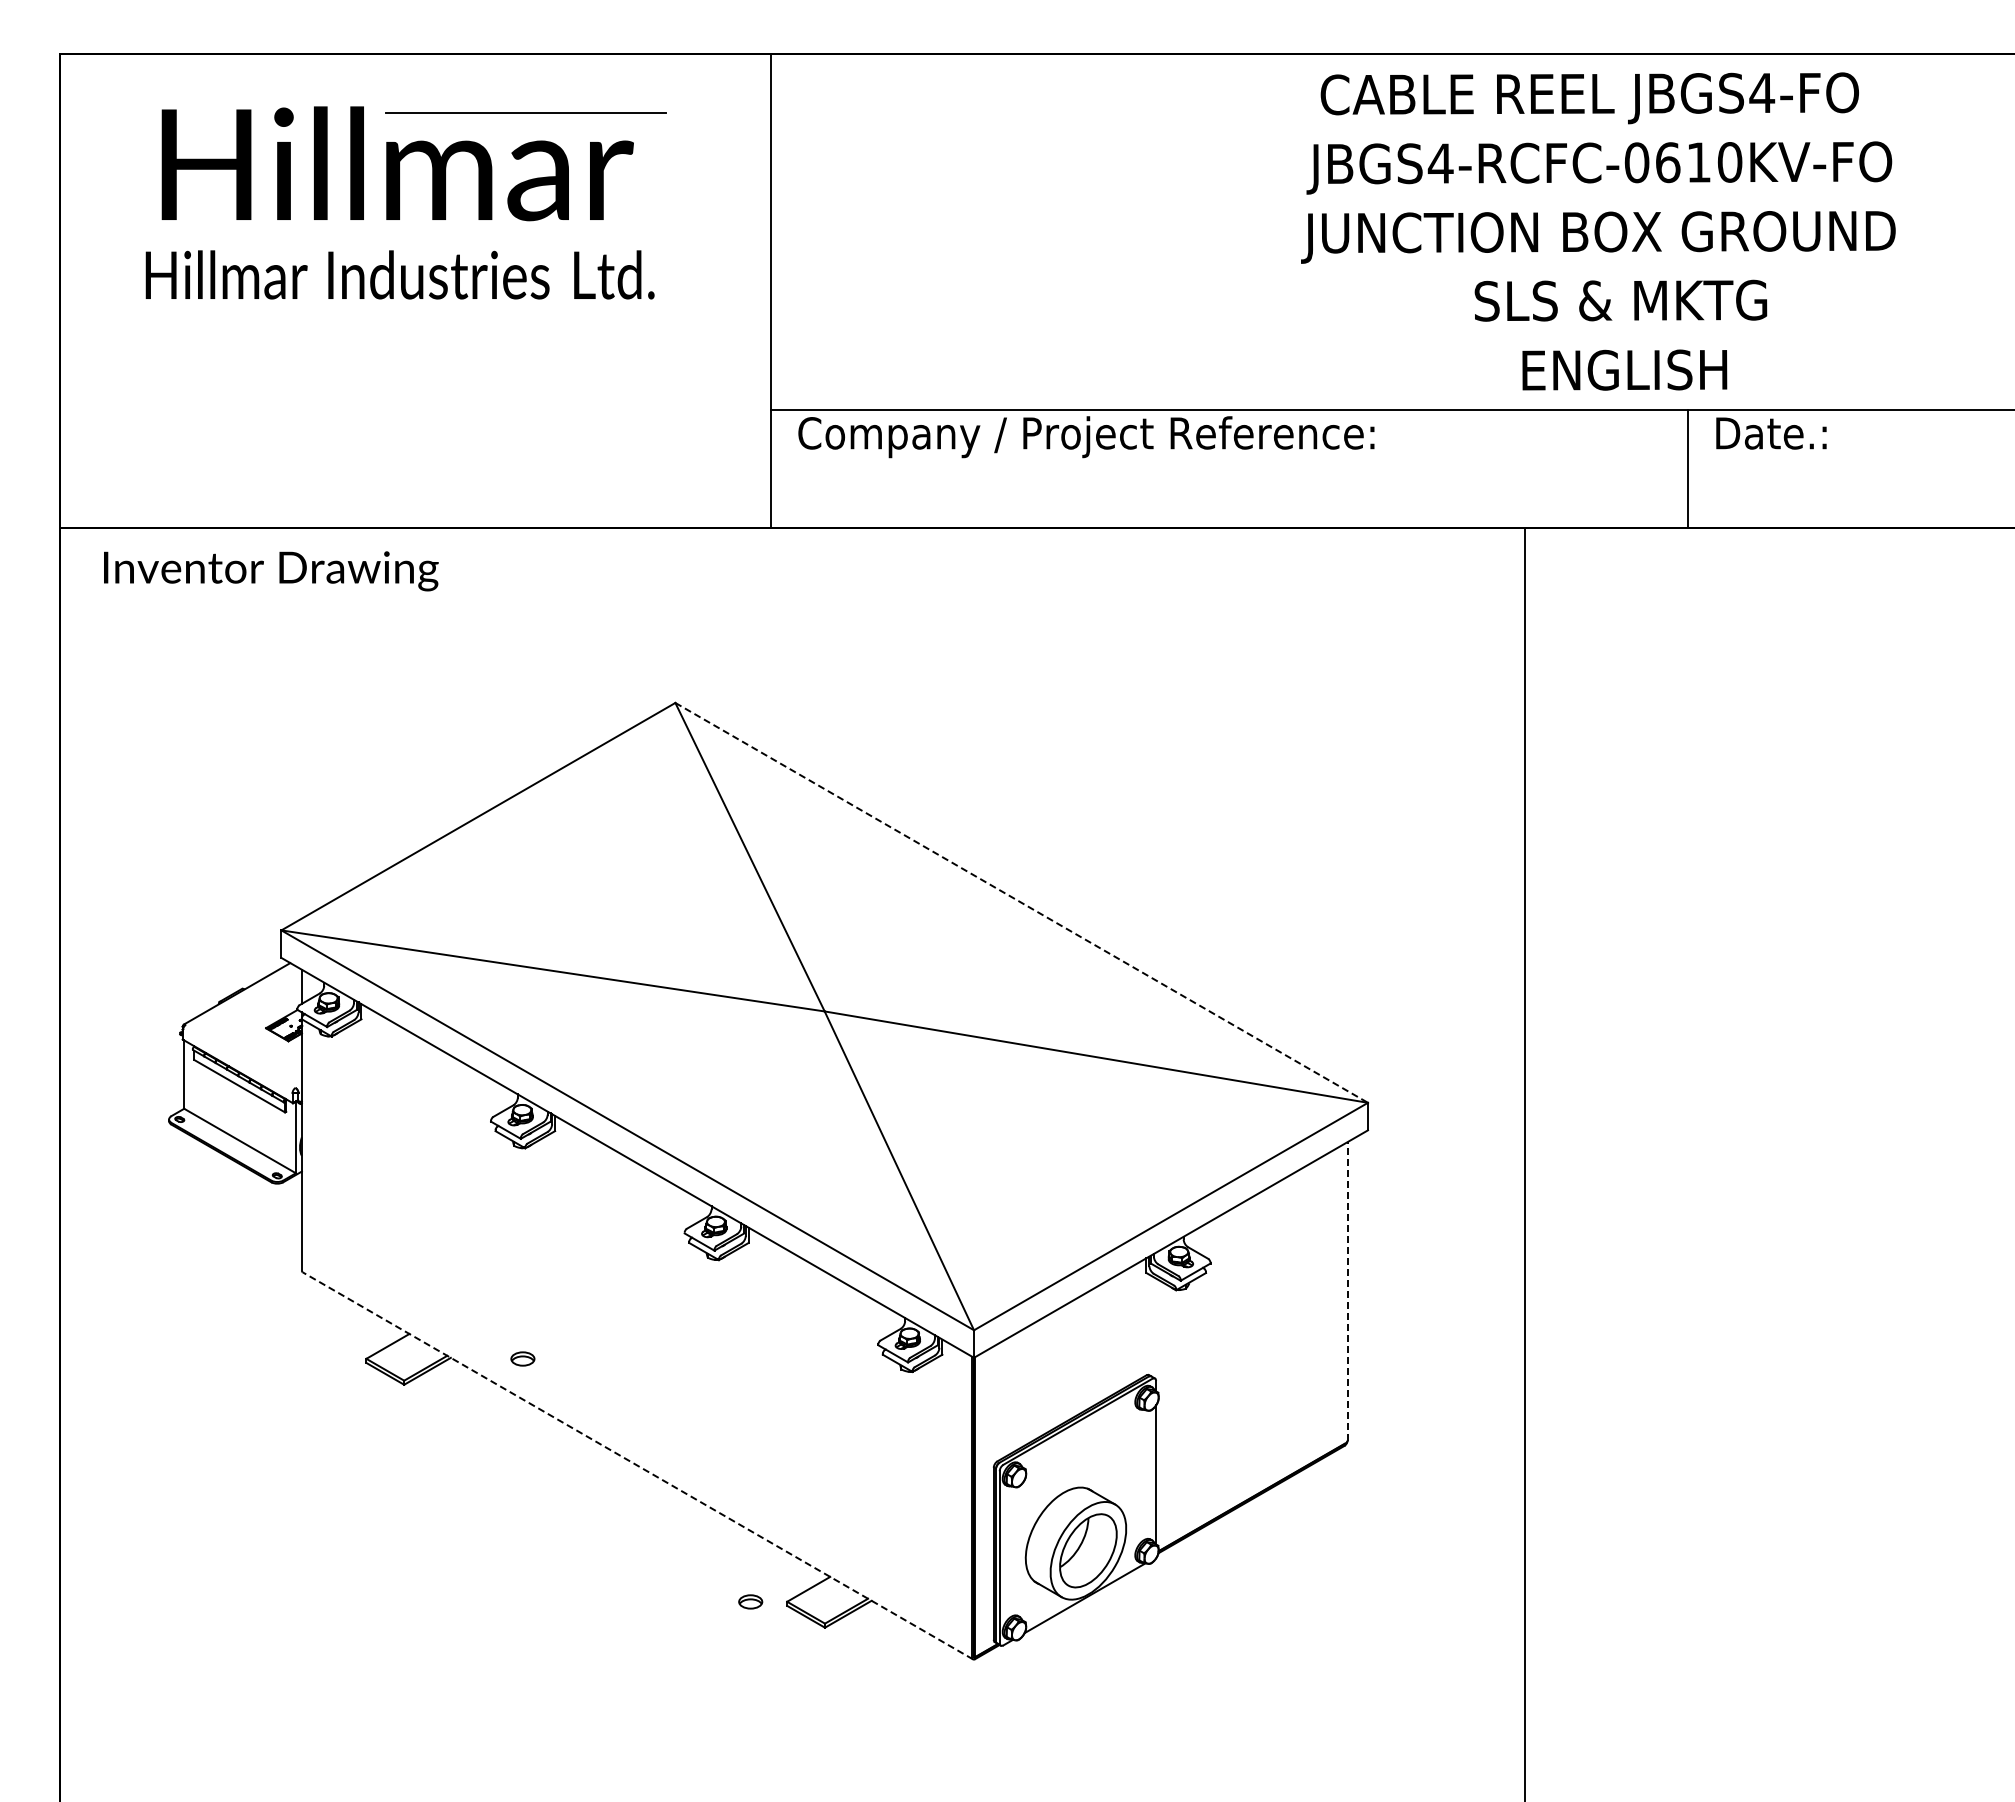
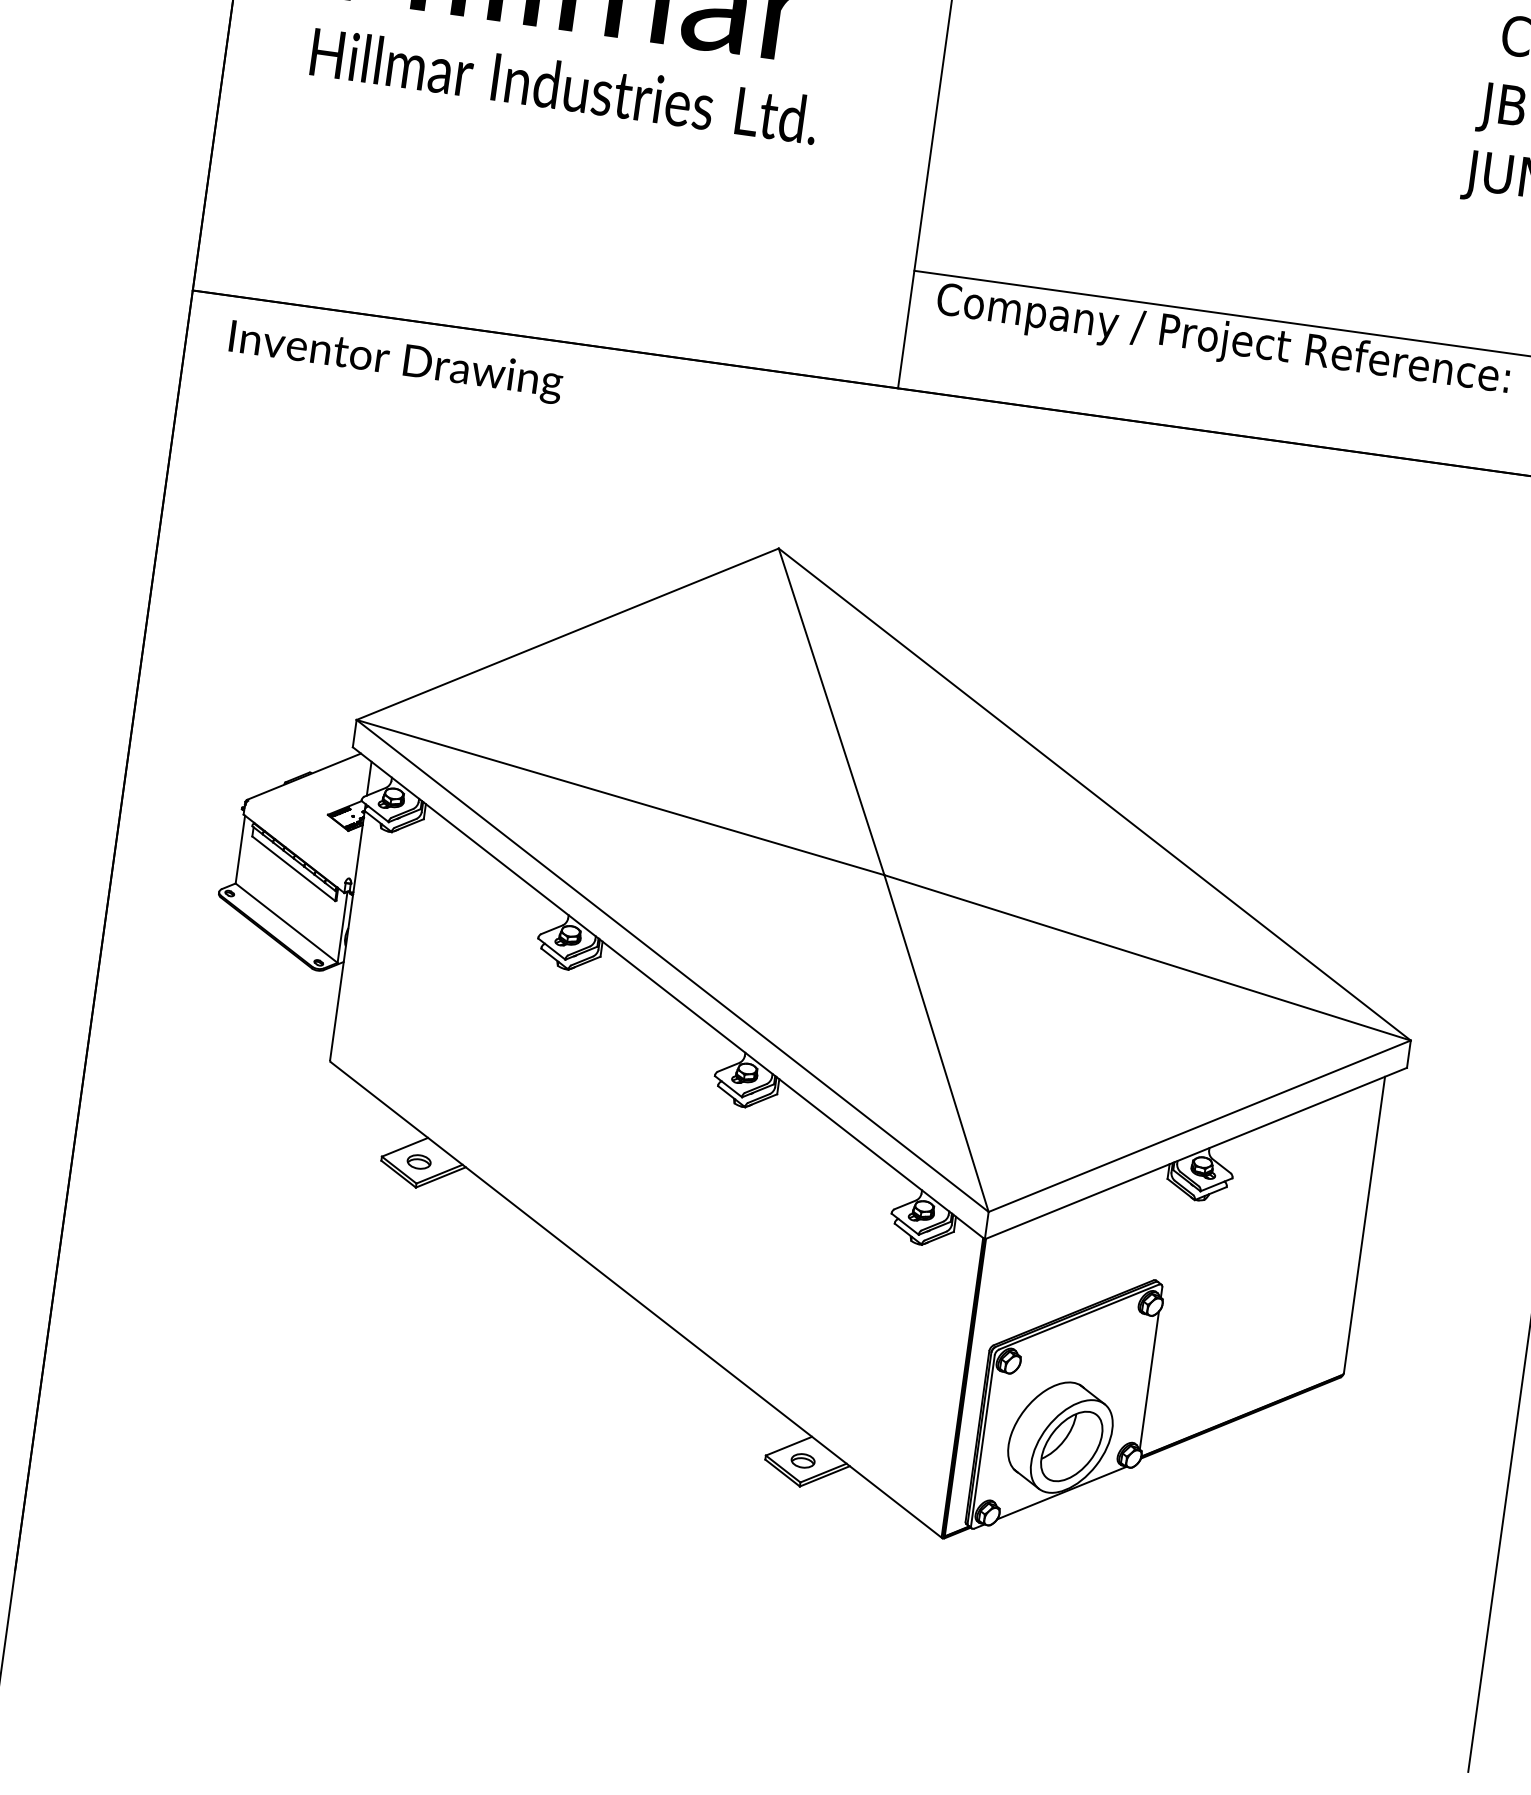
line: (1021, 902) -> (1094, 794), dashed -> solid
line: (1347, 1290) -> (1364, 1223), dashed -> solid
part: (522, 1358) -> (418, 1161), moved
line: (637, 1465) -> (636, 1299), dashed -> solid
part: (750, 1601) -> (802, 1460), moved

